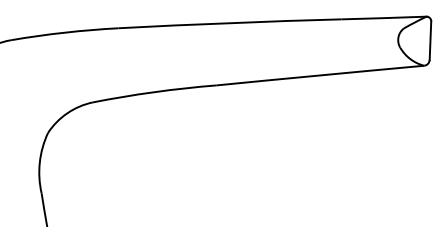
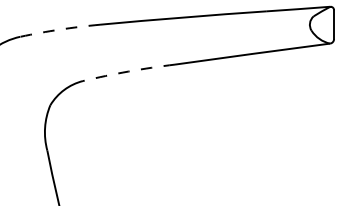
arc: (65, 32) -> (60, 29), solid -> dashed
arc: (153, 92) -> (128, 71), solid -> dashed

